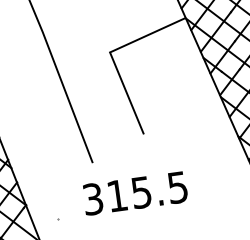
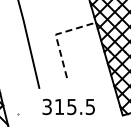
line: (109, 52) -> (55, 34), solid -> dashed
text: (134, 192) -> (68, 106), moved

